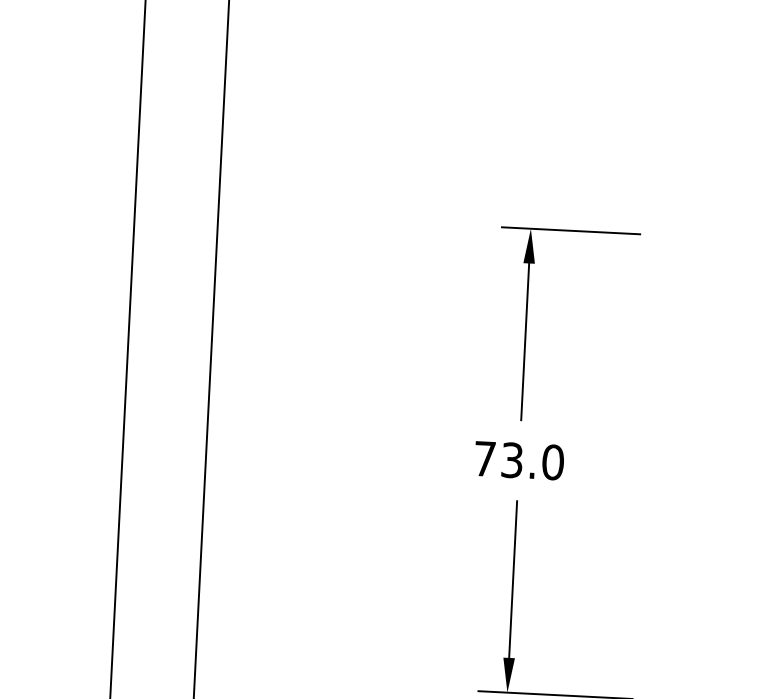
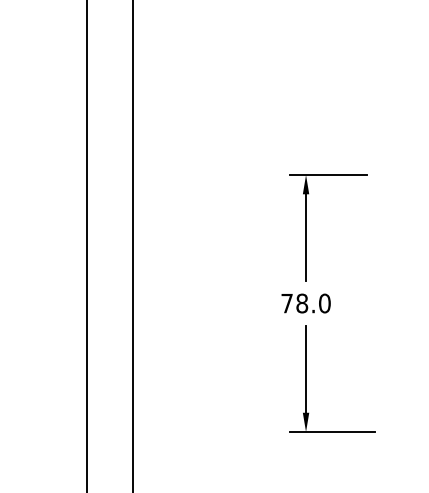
text: (512, 460) -> (302, 303), 73.0 -> 78.0

